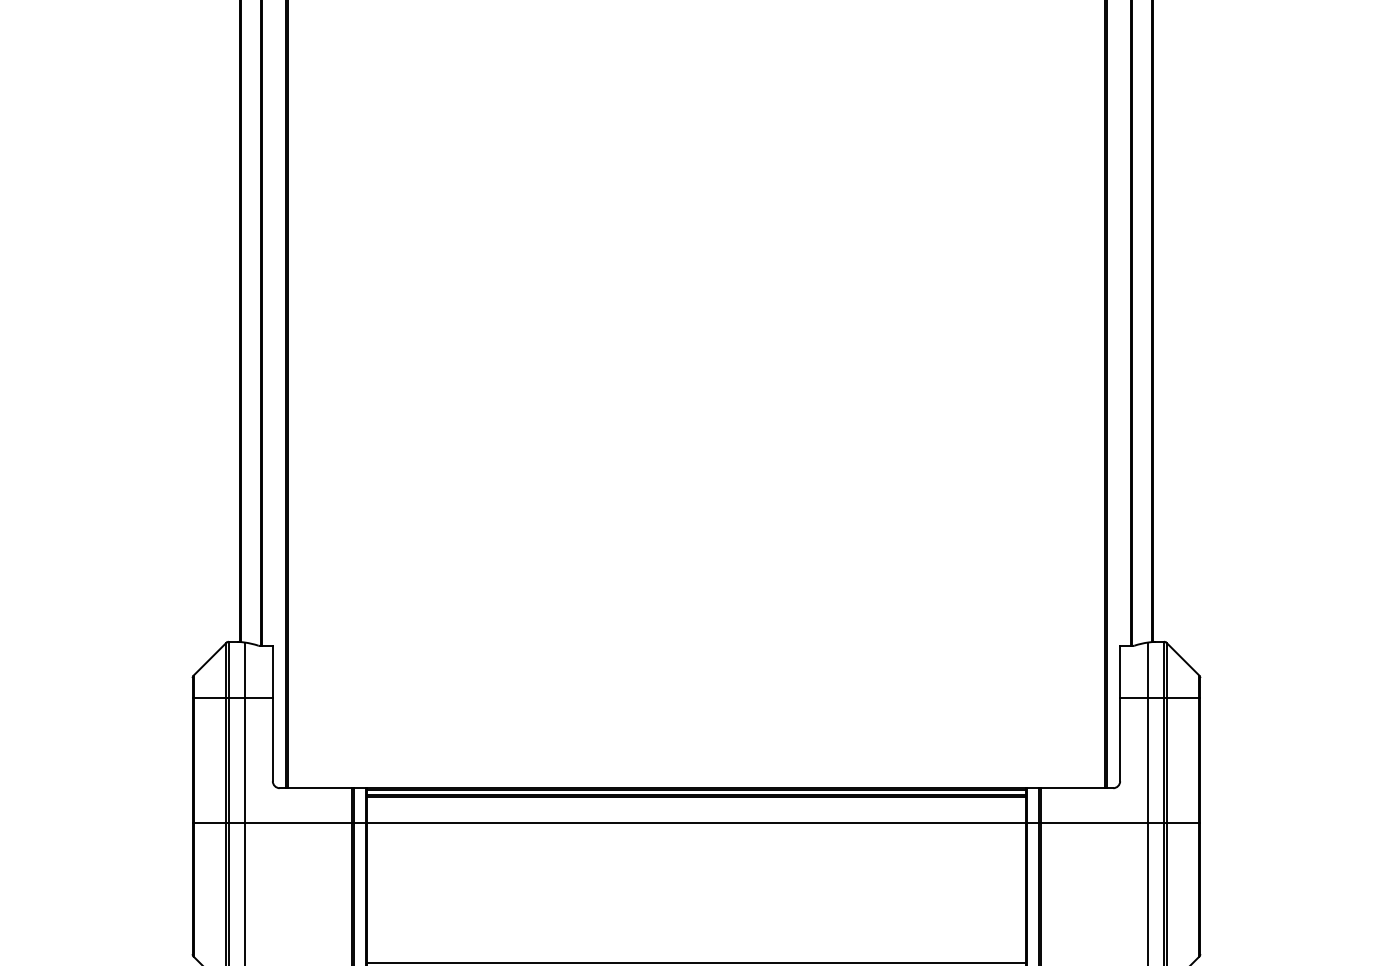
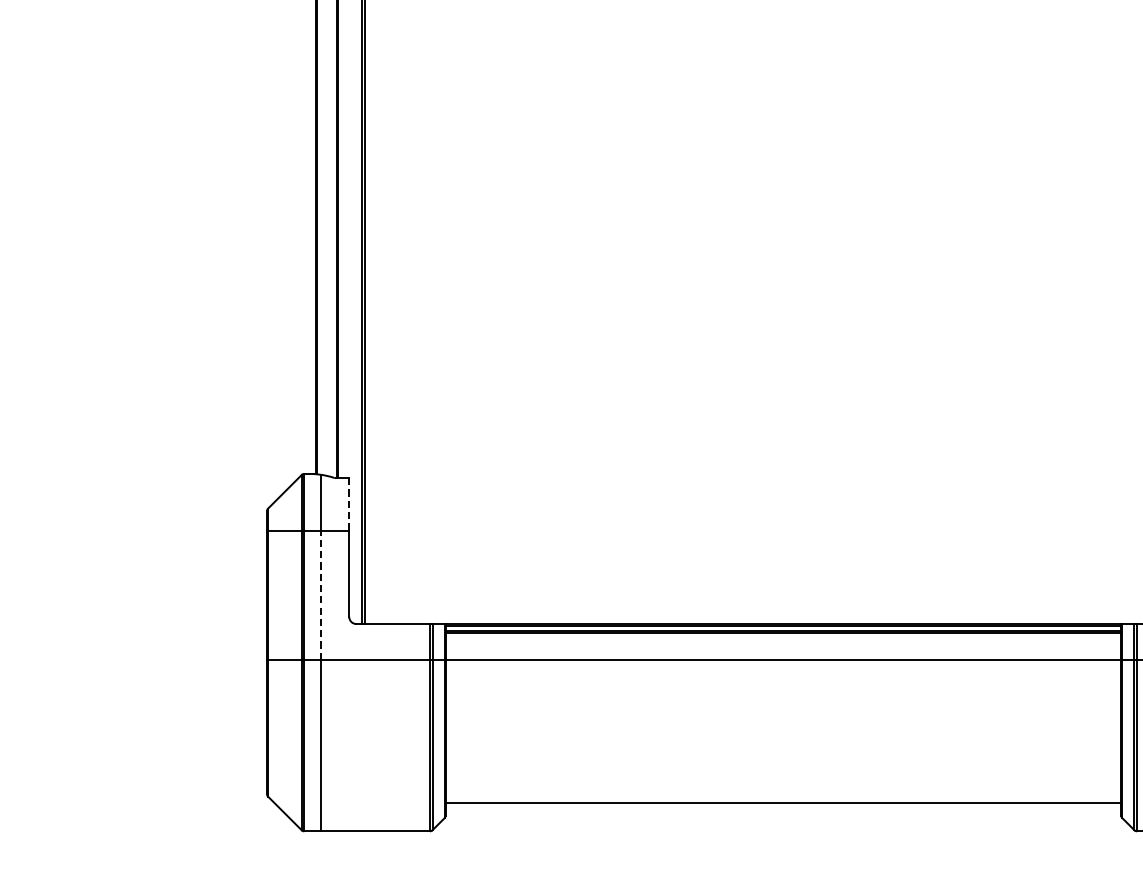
line: (272, 671) -> (348, 504), solid -> dashed
line: (244, 760) -> (320, 595), solid -> dashed

